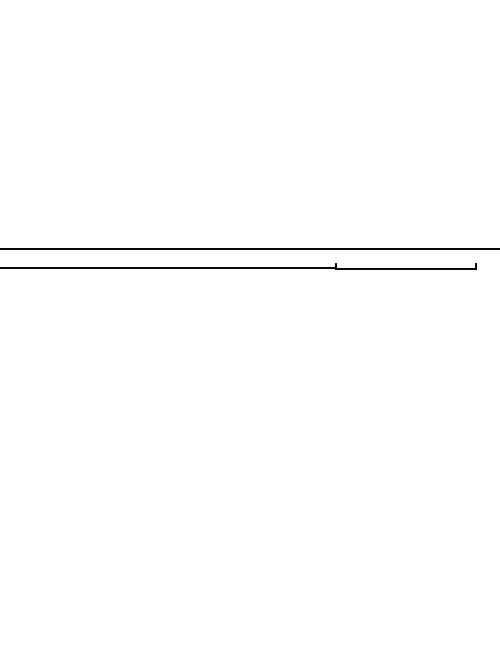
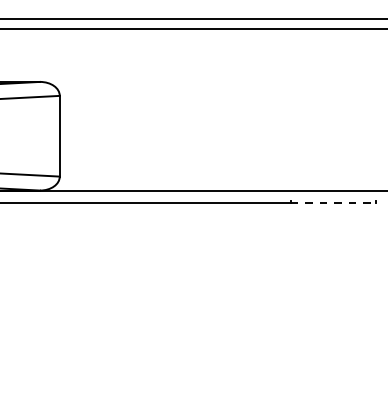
line: (406, 268) -> (333, 203), solid -> dashed

